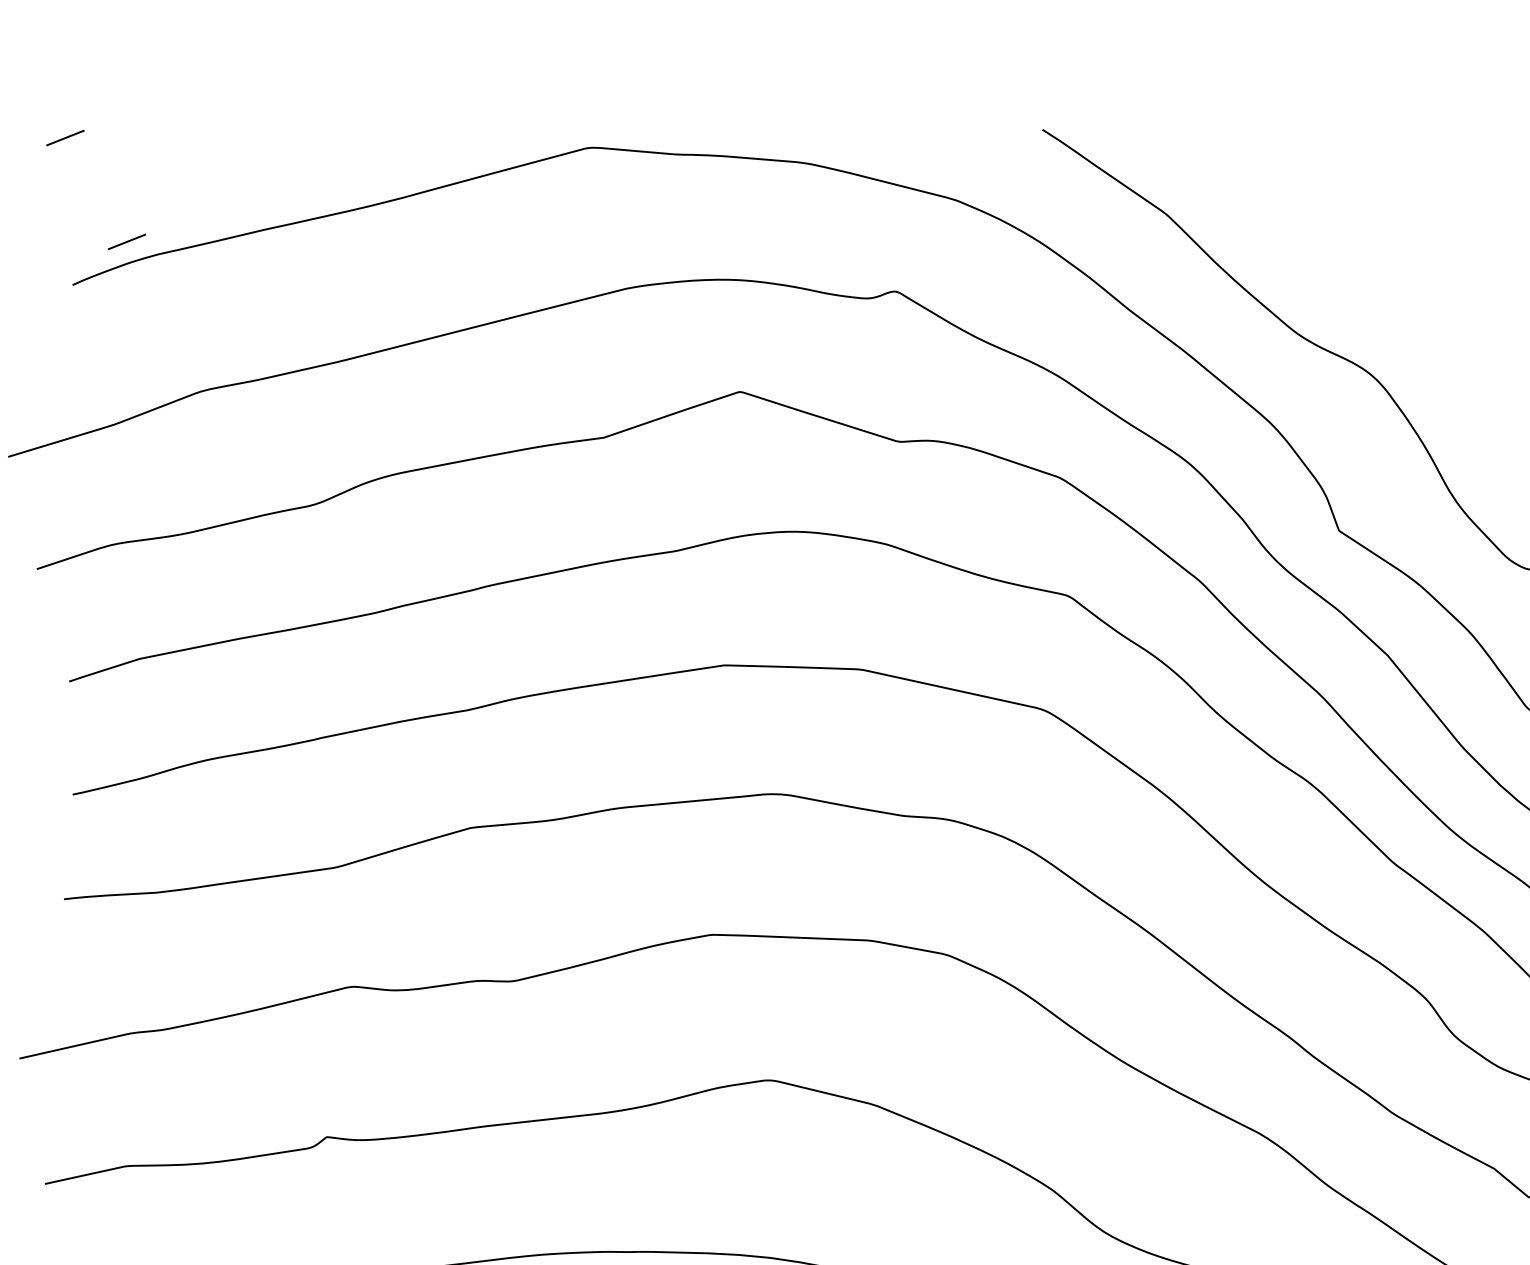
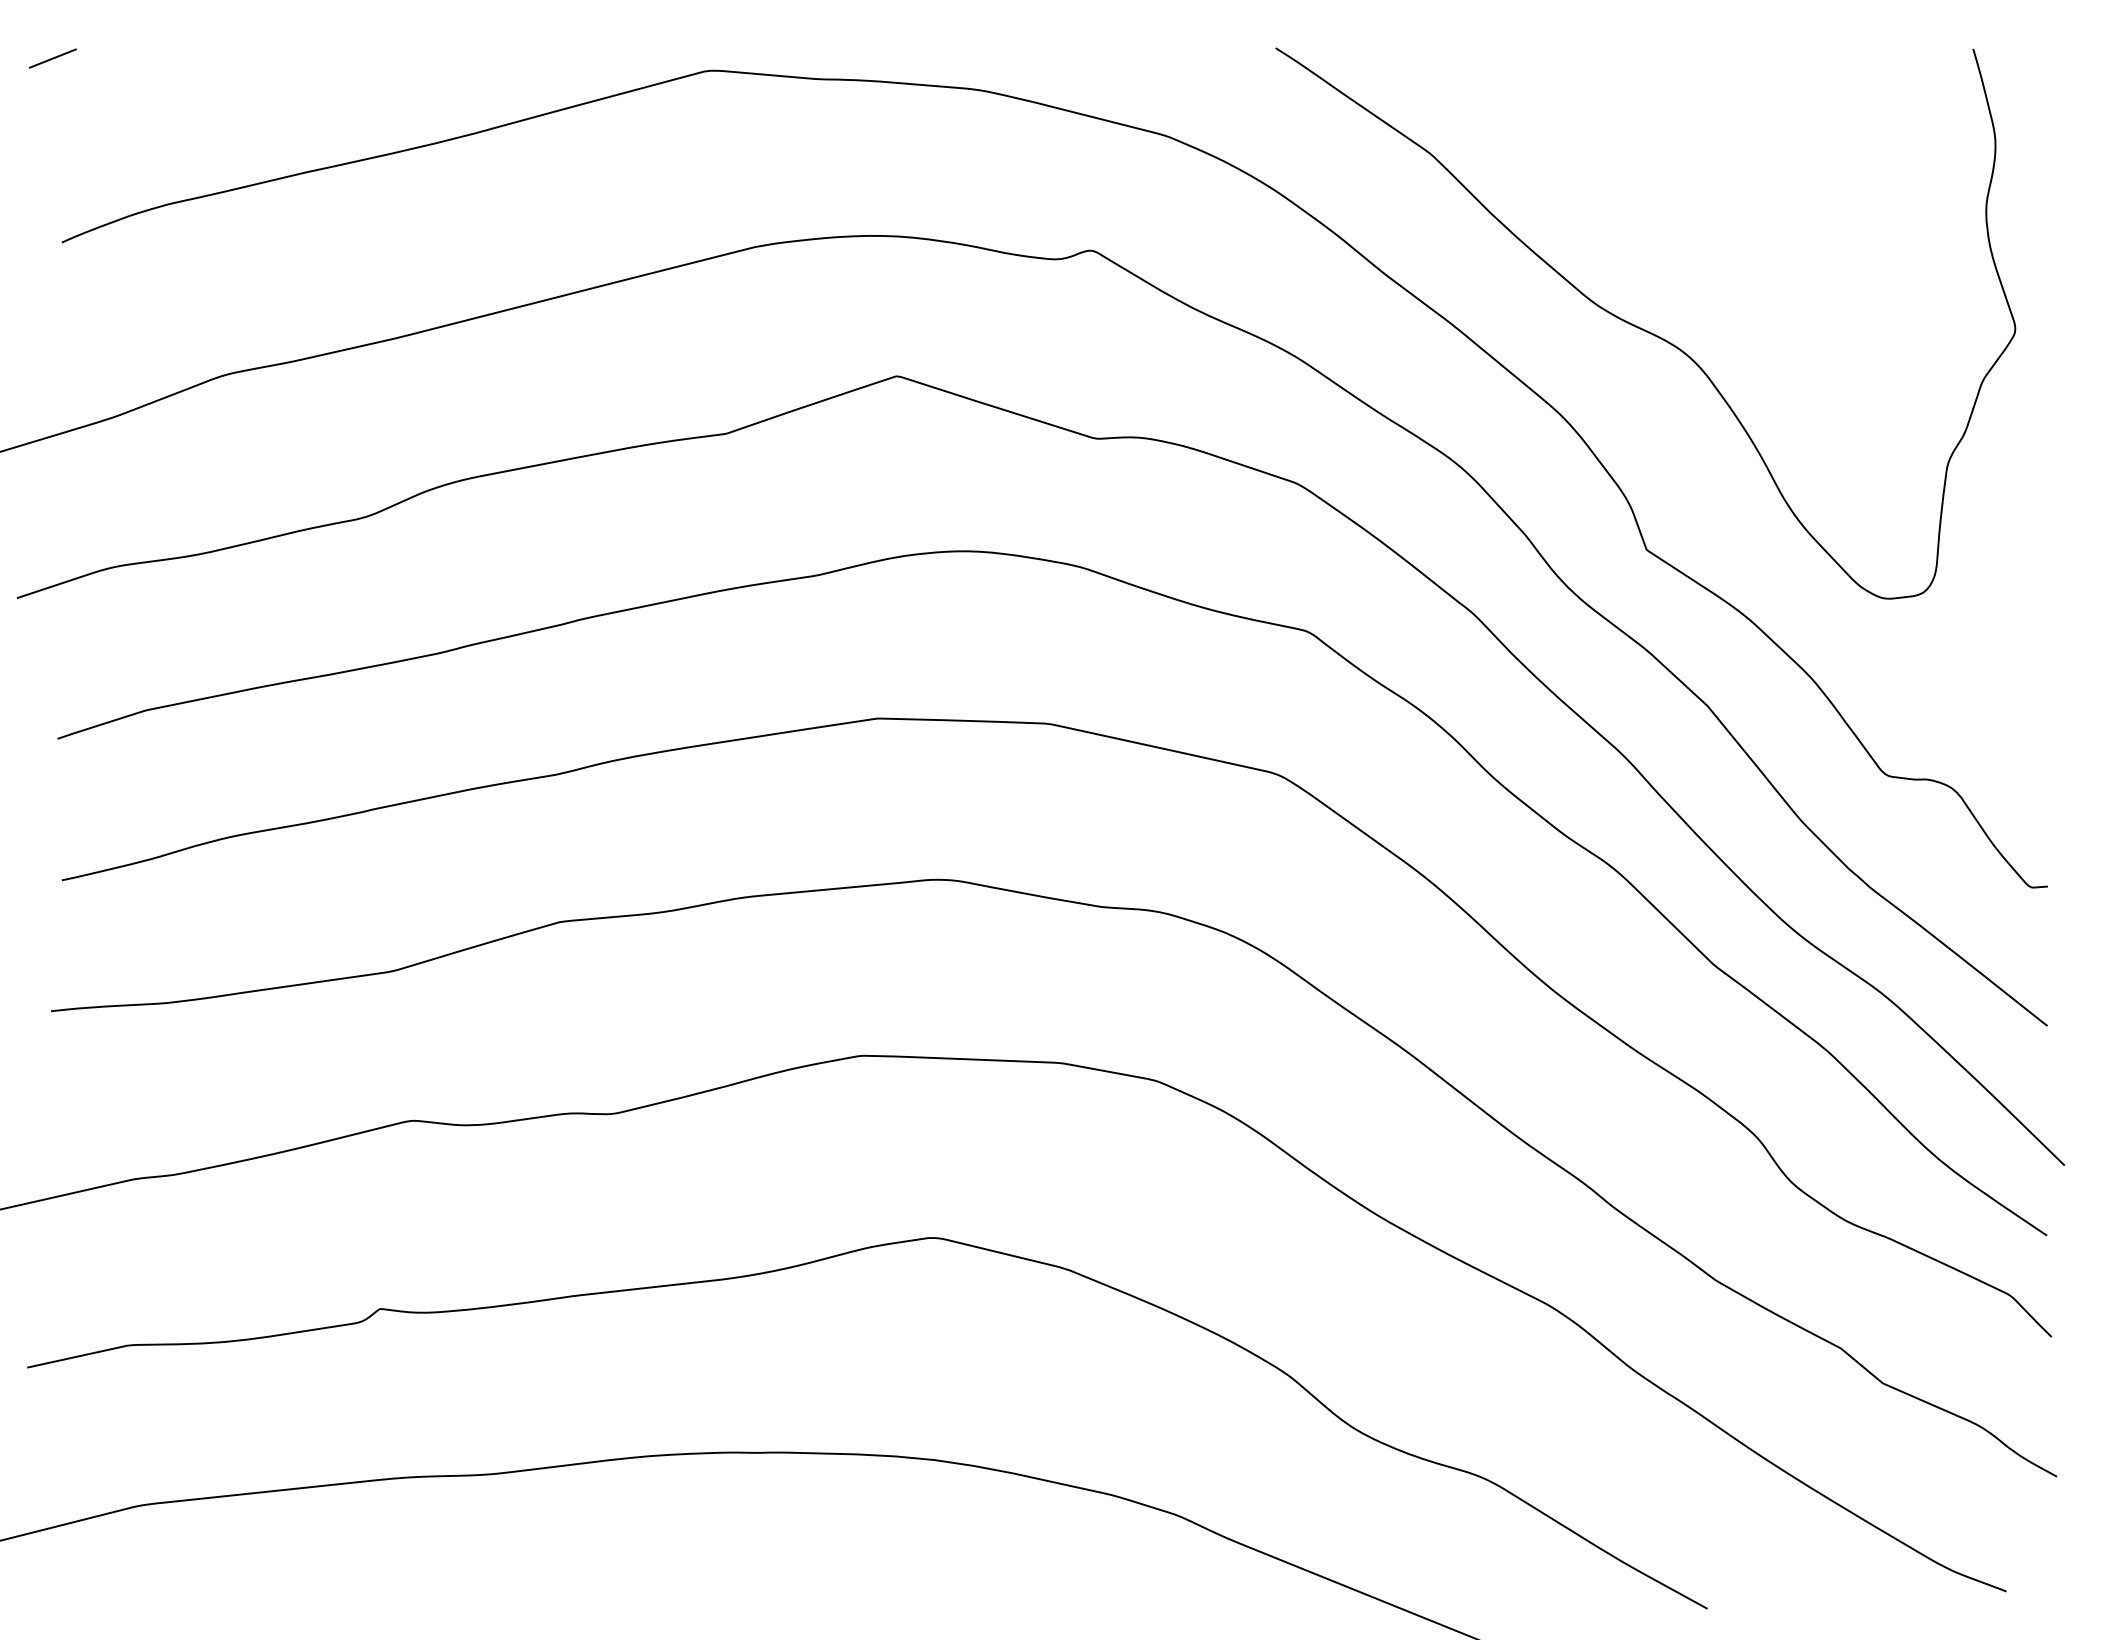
line: (126, 241) -> (129, 188), removed

